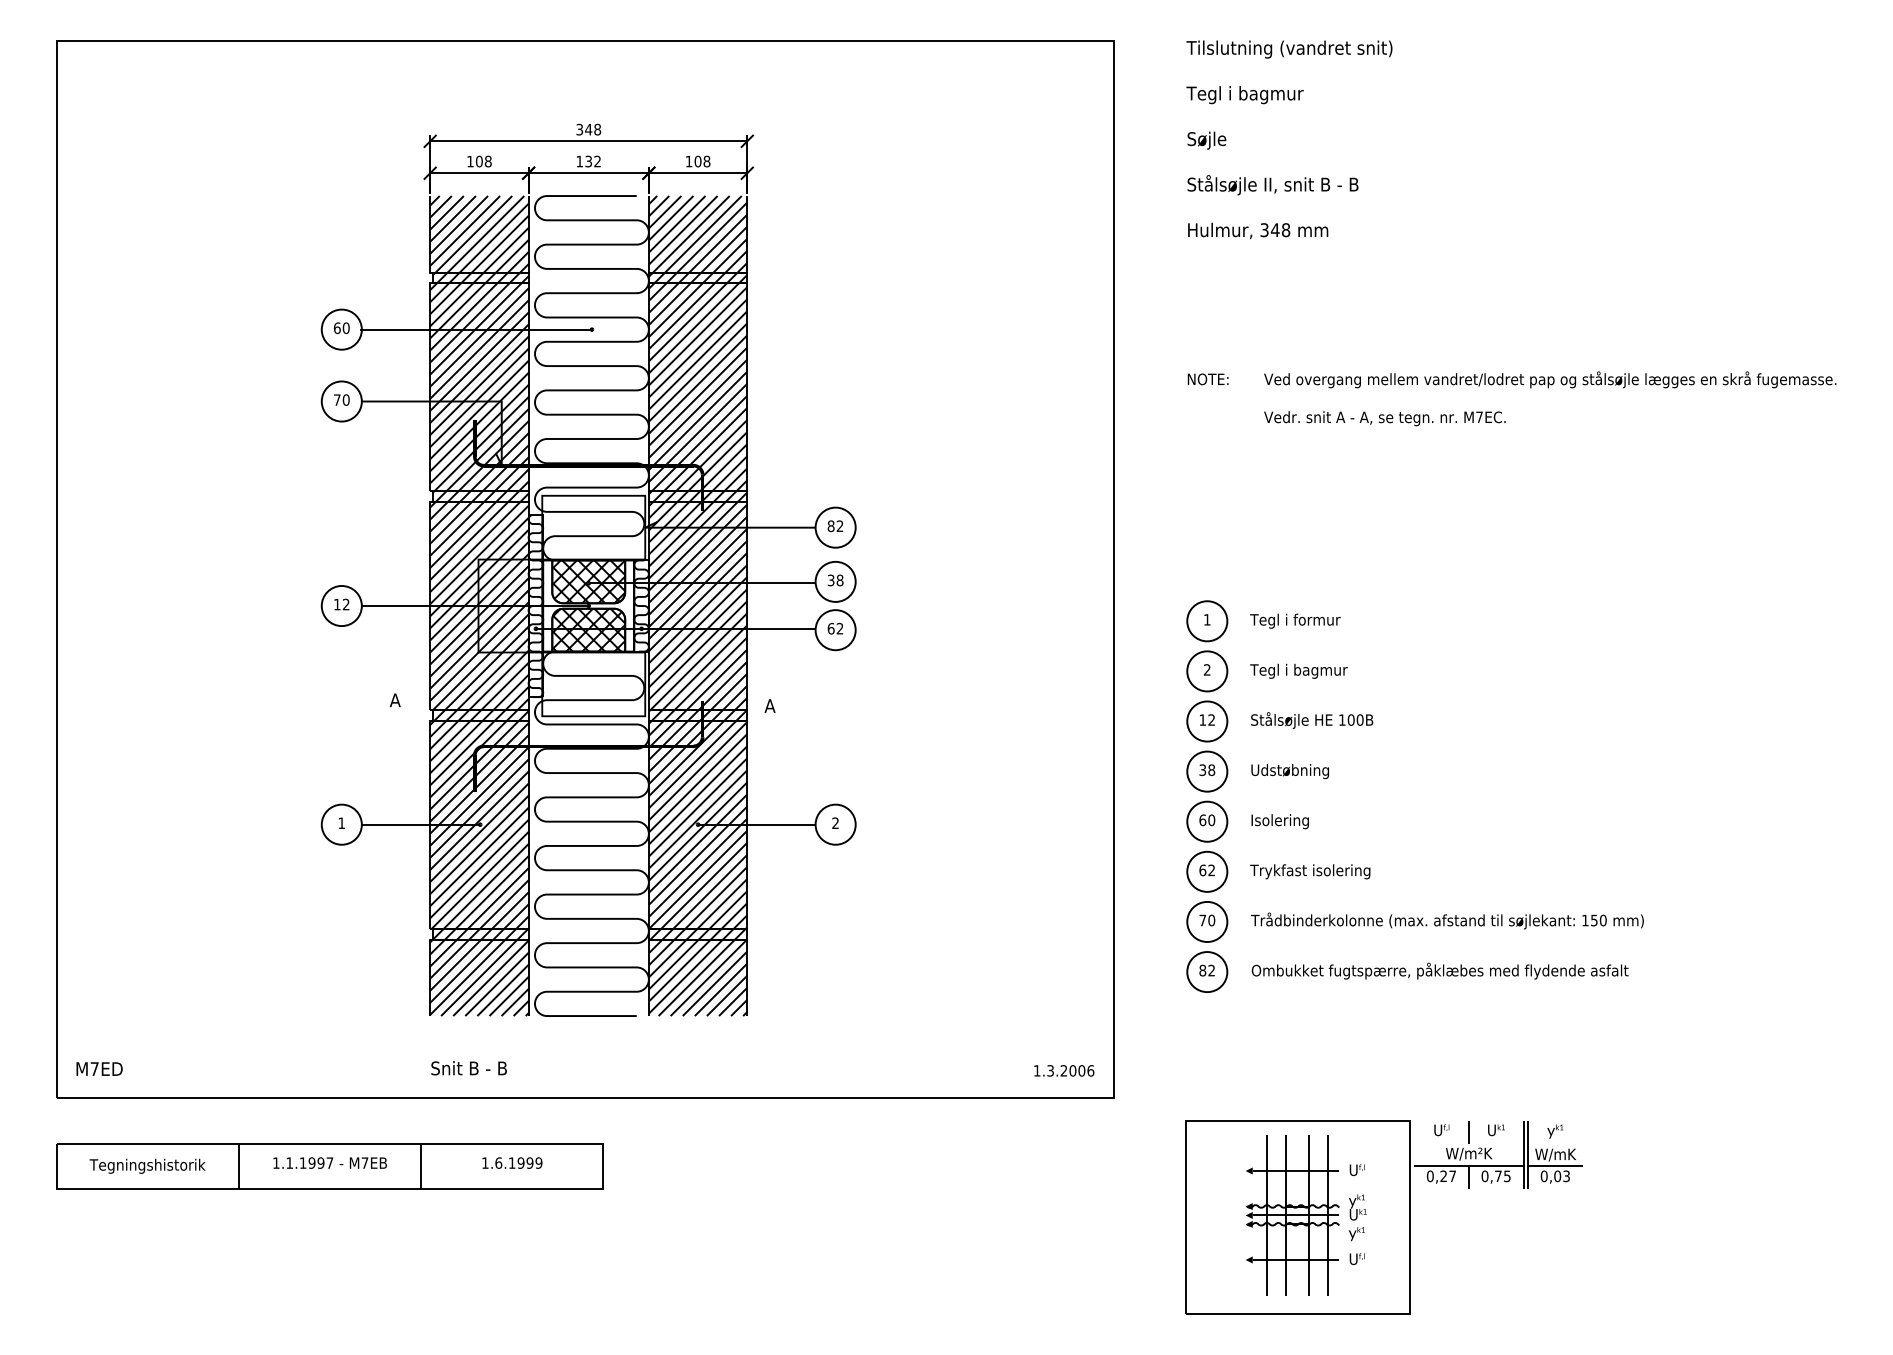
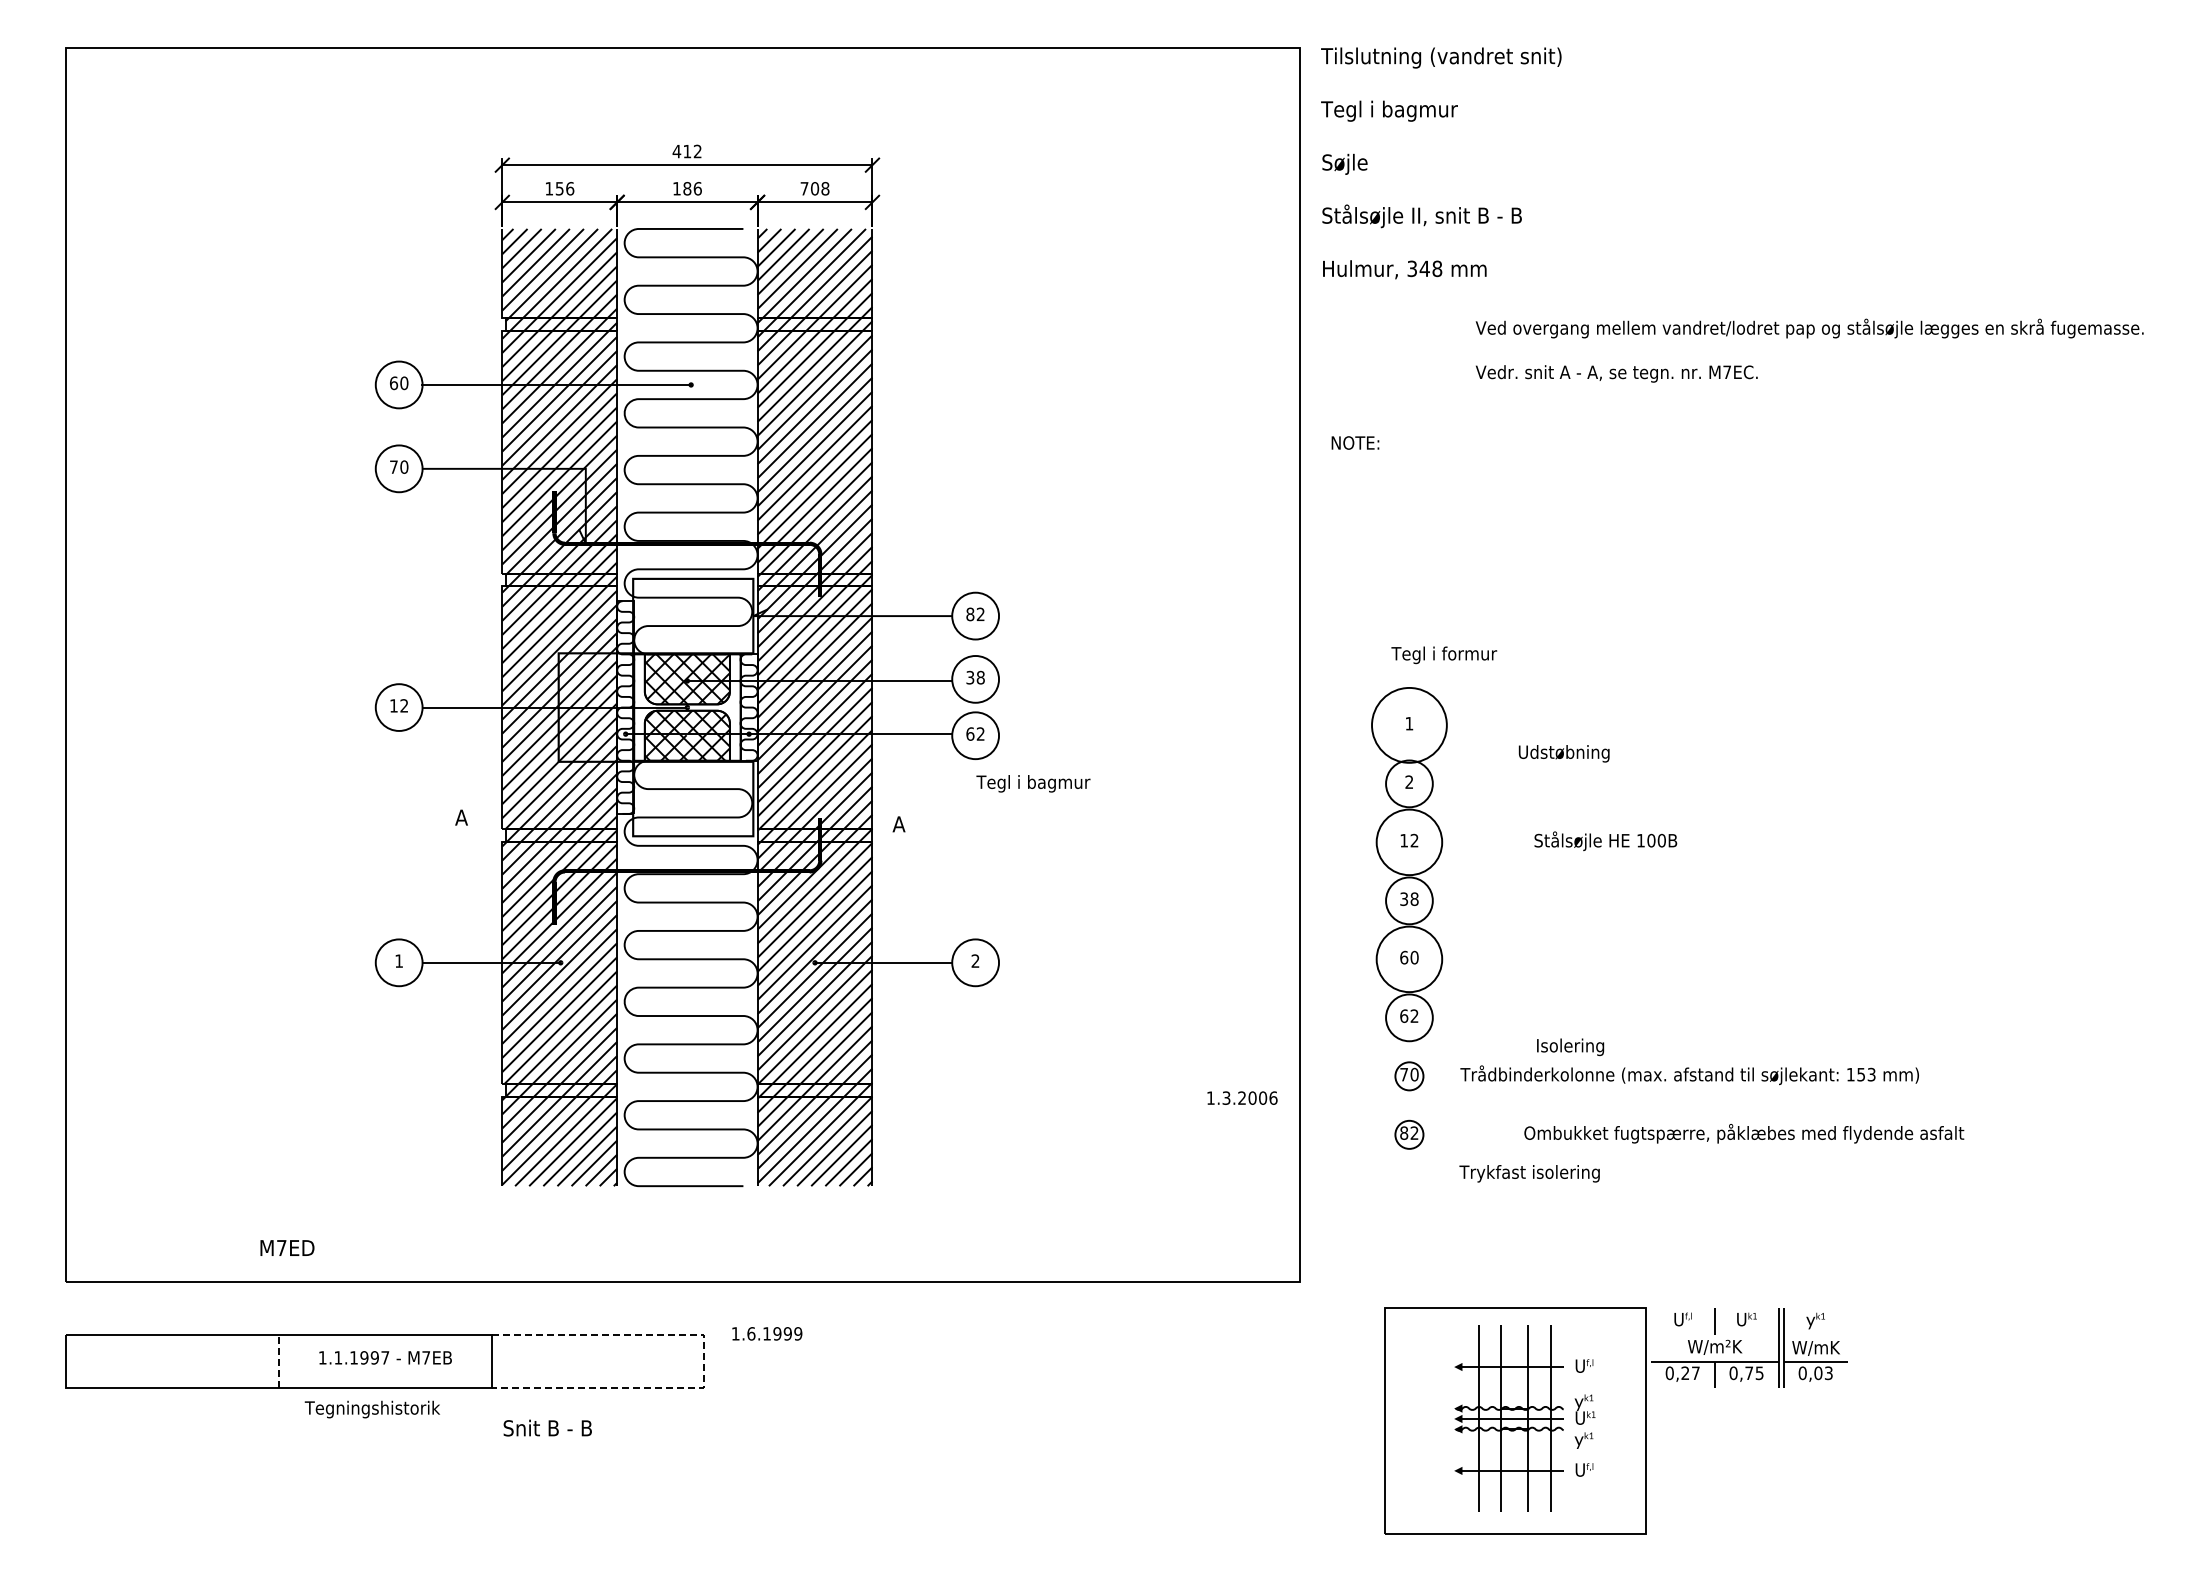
text: (587, 129) -> (686, 151), 348 -> 412
text: (1289, 139) -> (1441, 163), moved
text: (483, 161) -> (564, 188), 108 -> 156
text: (593, 161) -> (692, 188), 132 -> 186
text: (689, 161) -> (804, 188), 108 -> 708
text: (1208, 378) -> (1355, 442), moved
text: (1550, 398) -> (1809, 350), moved
circle: (1207, 621) -> (1409, 725), size x1.6
text: (1295, 621) -> (1444, 655), moved
text: (1299, 671) -> (1033, 783), moved
circle: (1207, 720) -> (1409, 841), size x1.4
text: (1311, 720) -> (1605, 841), moved
text: (1289, 771) -> (1563, 753), moved
circle: (1207, 820) -> (1409, 958), size x1.4
text: (1280, 821) -> (1570, 1047), moved
text: (1310, 871) -> (1529, 1173), moved
text: (1603, 920) -> (1871, 1074), 150 -> 153
circle: (1207, 921) -> (1409, 1075), size x0.6
text: (1440, 970) -> (1744, 1133), moved
circle: (1207, 971) -> (1409, 1134), size x0.6
text: (468, 1067) -> (547, 1427), moved
text: (99, 1068) -> (287, 1247), moved
text: (1064, 1070) -> (1242, 1097), moved
text: (512, 1162) -> (767, 1333), moved
text: (146, 1166) -> (371, 1409), moved
line: (239, 1166) -> (279, 1361), solid -> dashed
line: (603, 1166) -> (704, 1361), solid -> dashed

